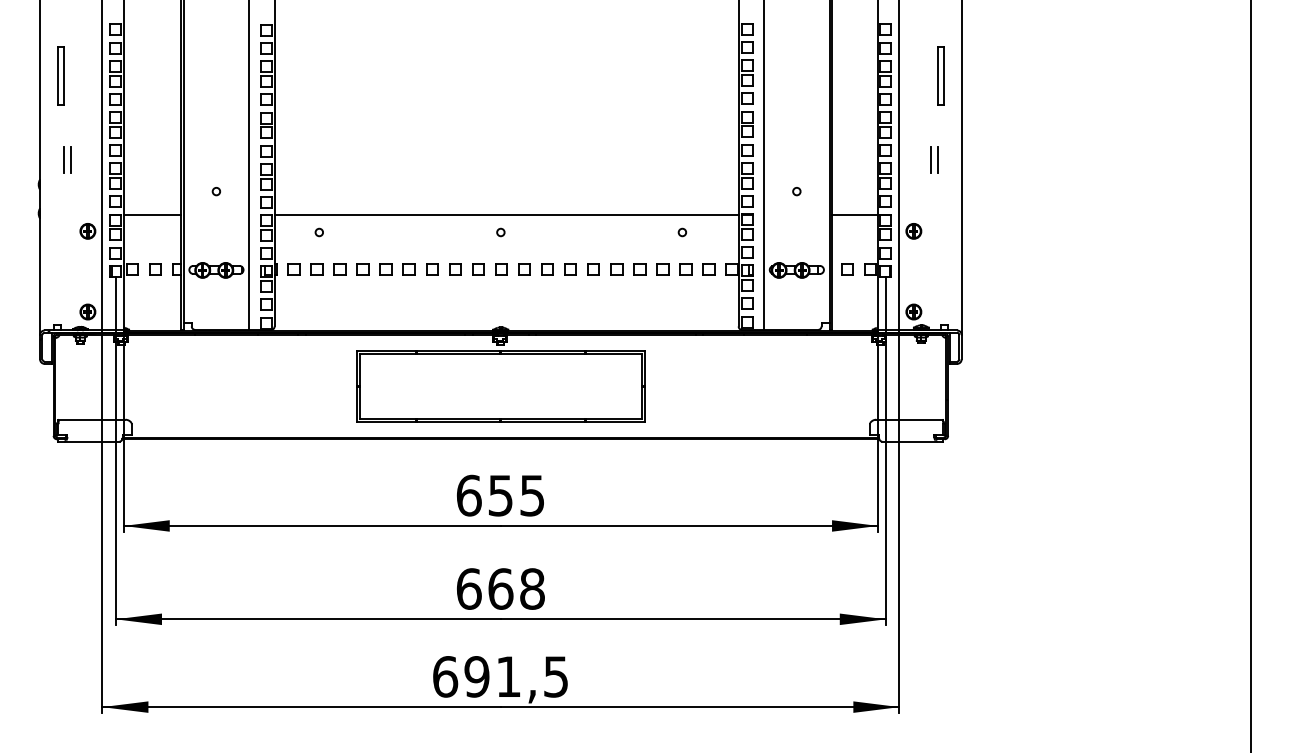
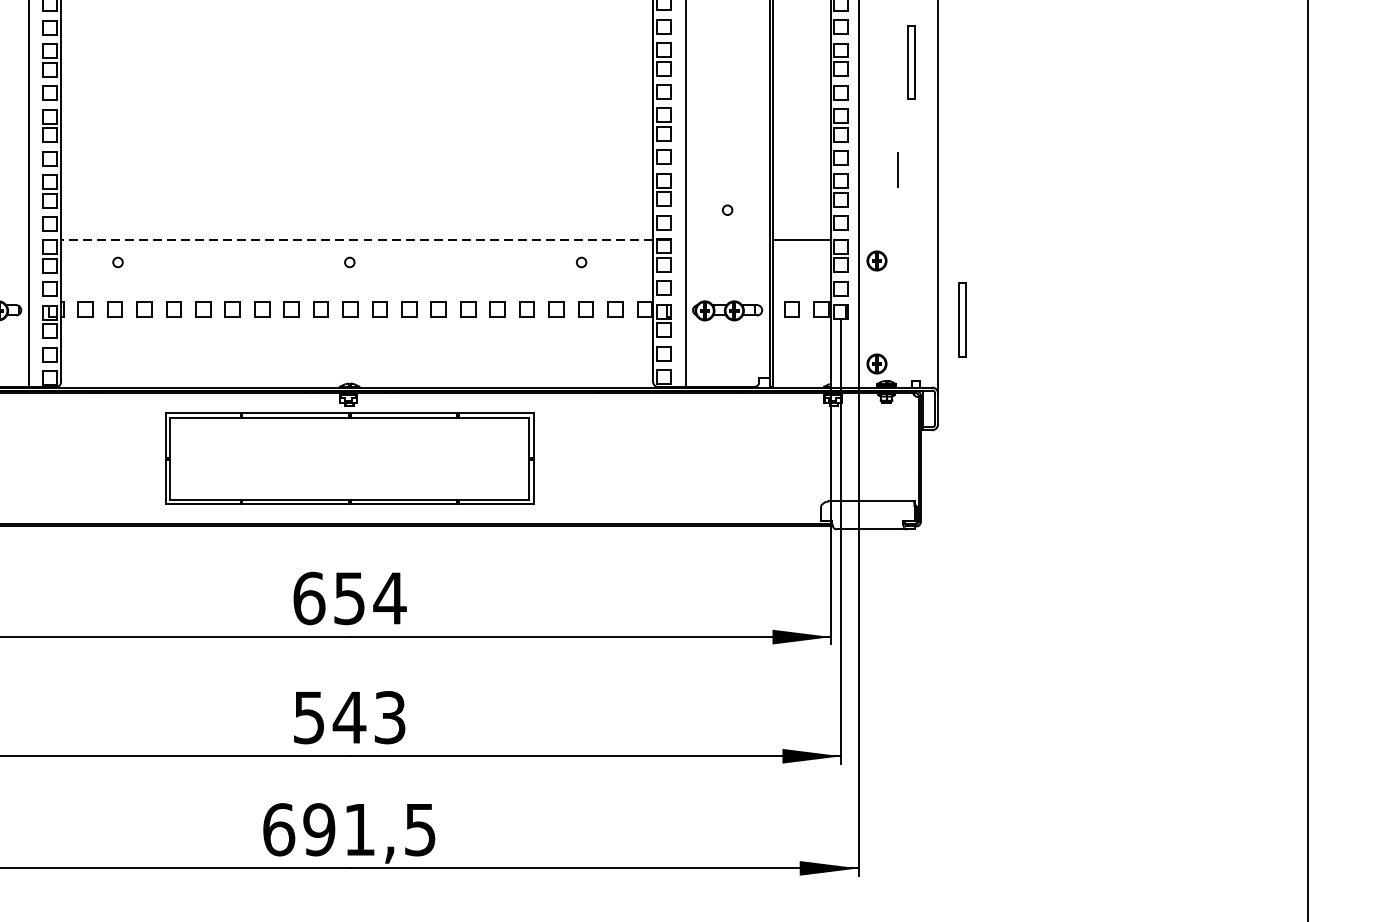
line: (937, 159) -> (907, 169), removed
line: (506, 215) -> (356, 240), solid -> dashed
part: (980, 277) -> (962, 319), added
text: (532, 495) -> (390, 598), 655 -> 654
text: (500, 588) -> (349, 716), 668 -> 543

